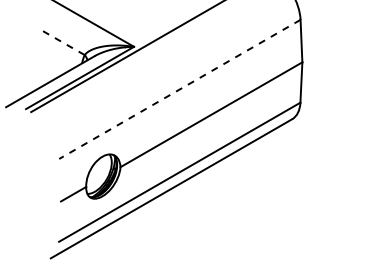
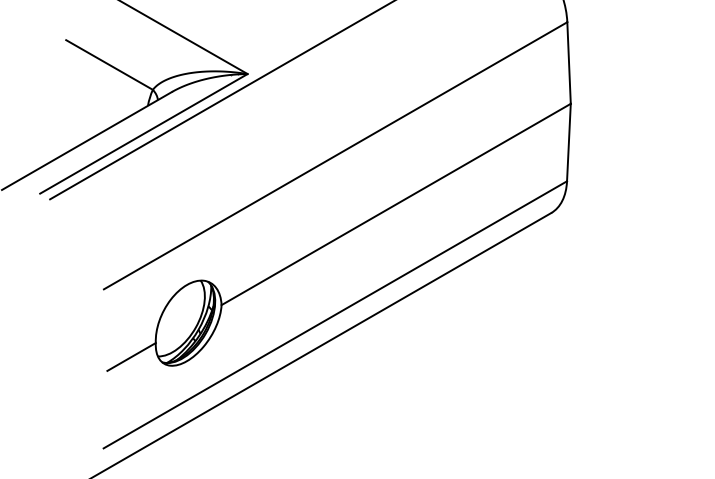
line: (61, 41) -> (108, 63), dashed -> solid
line: (179, 89) -> (334, 155), dashed -> solid

